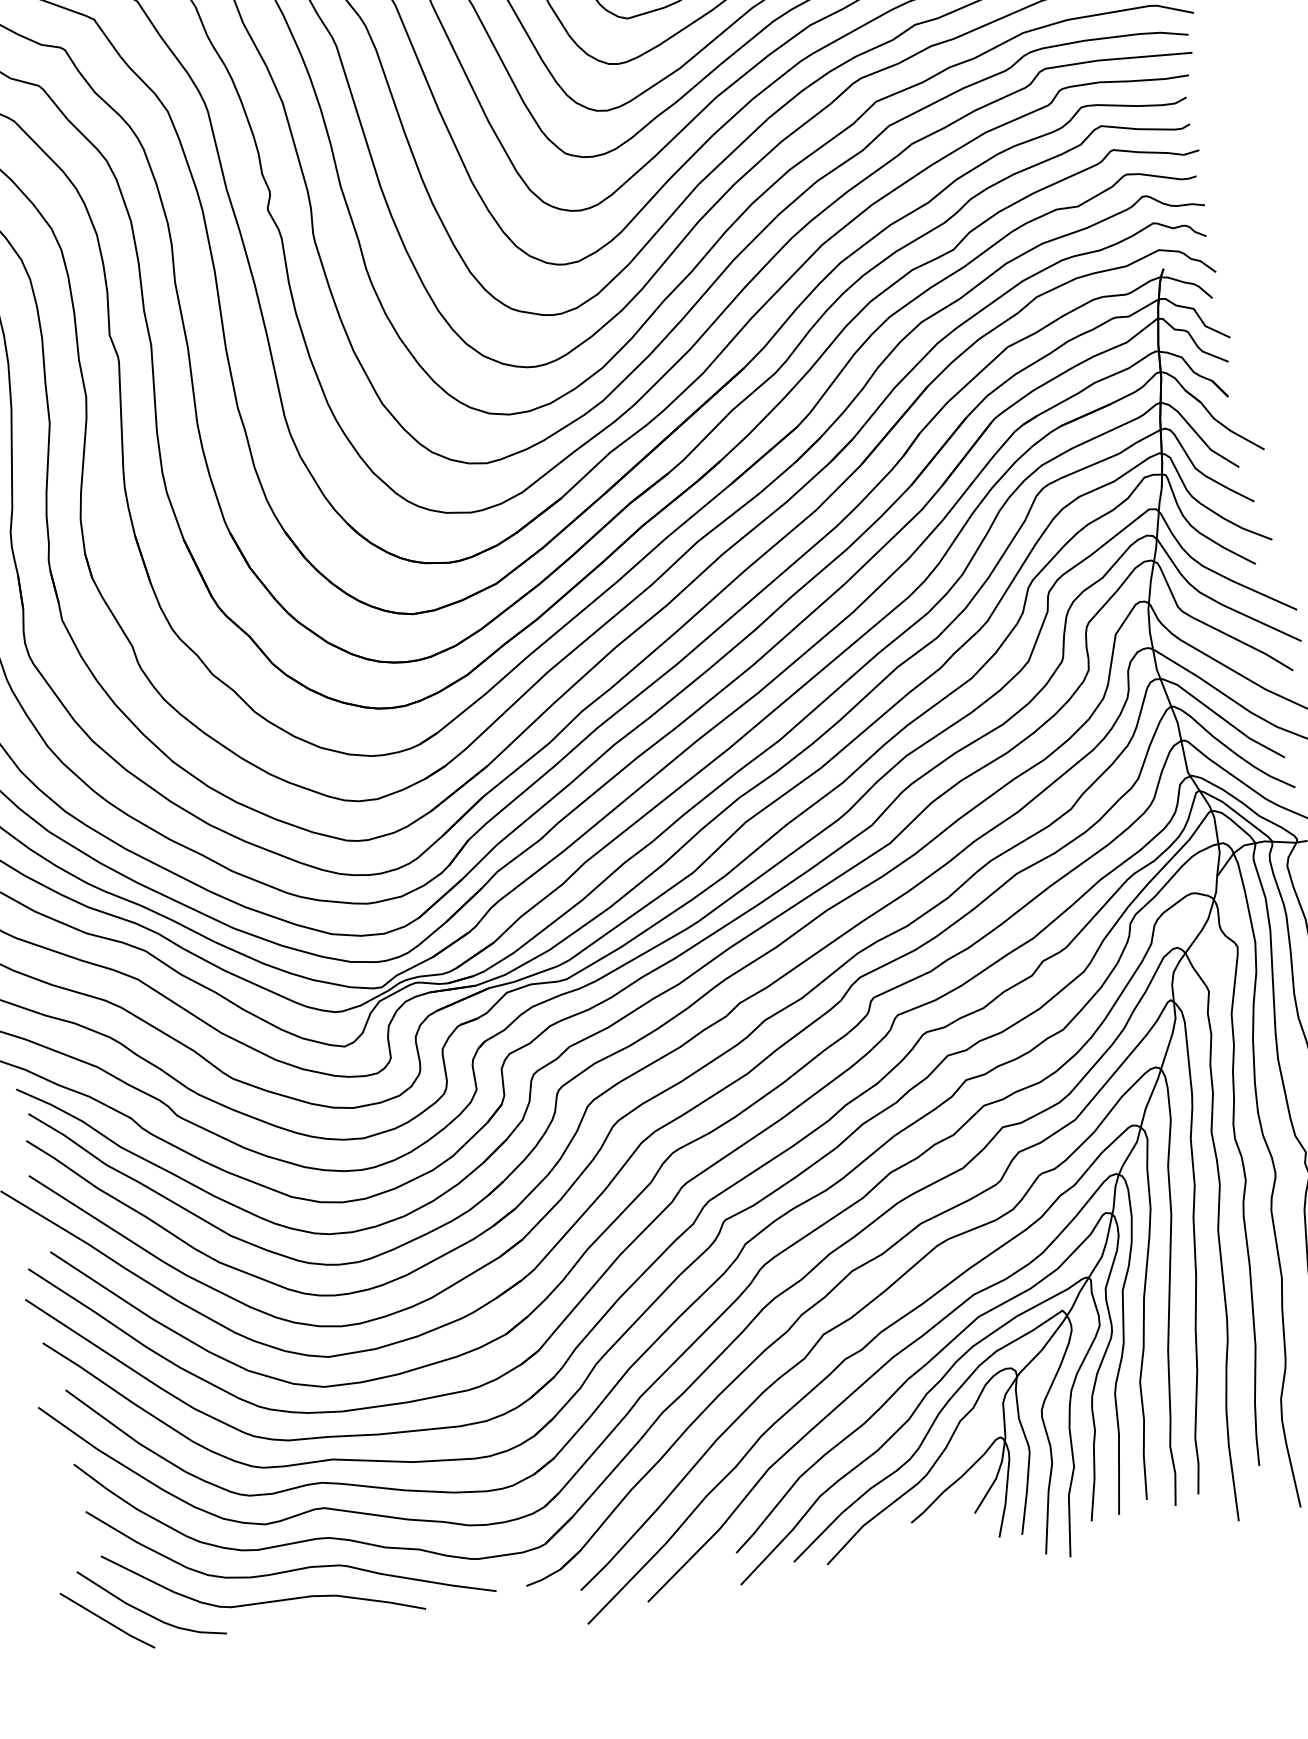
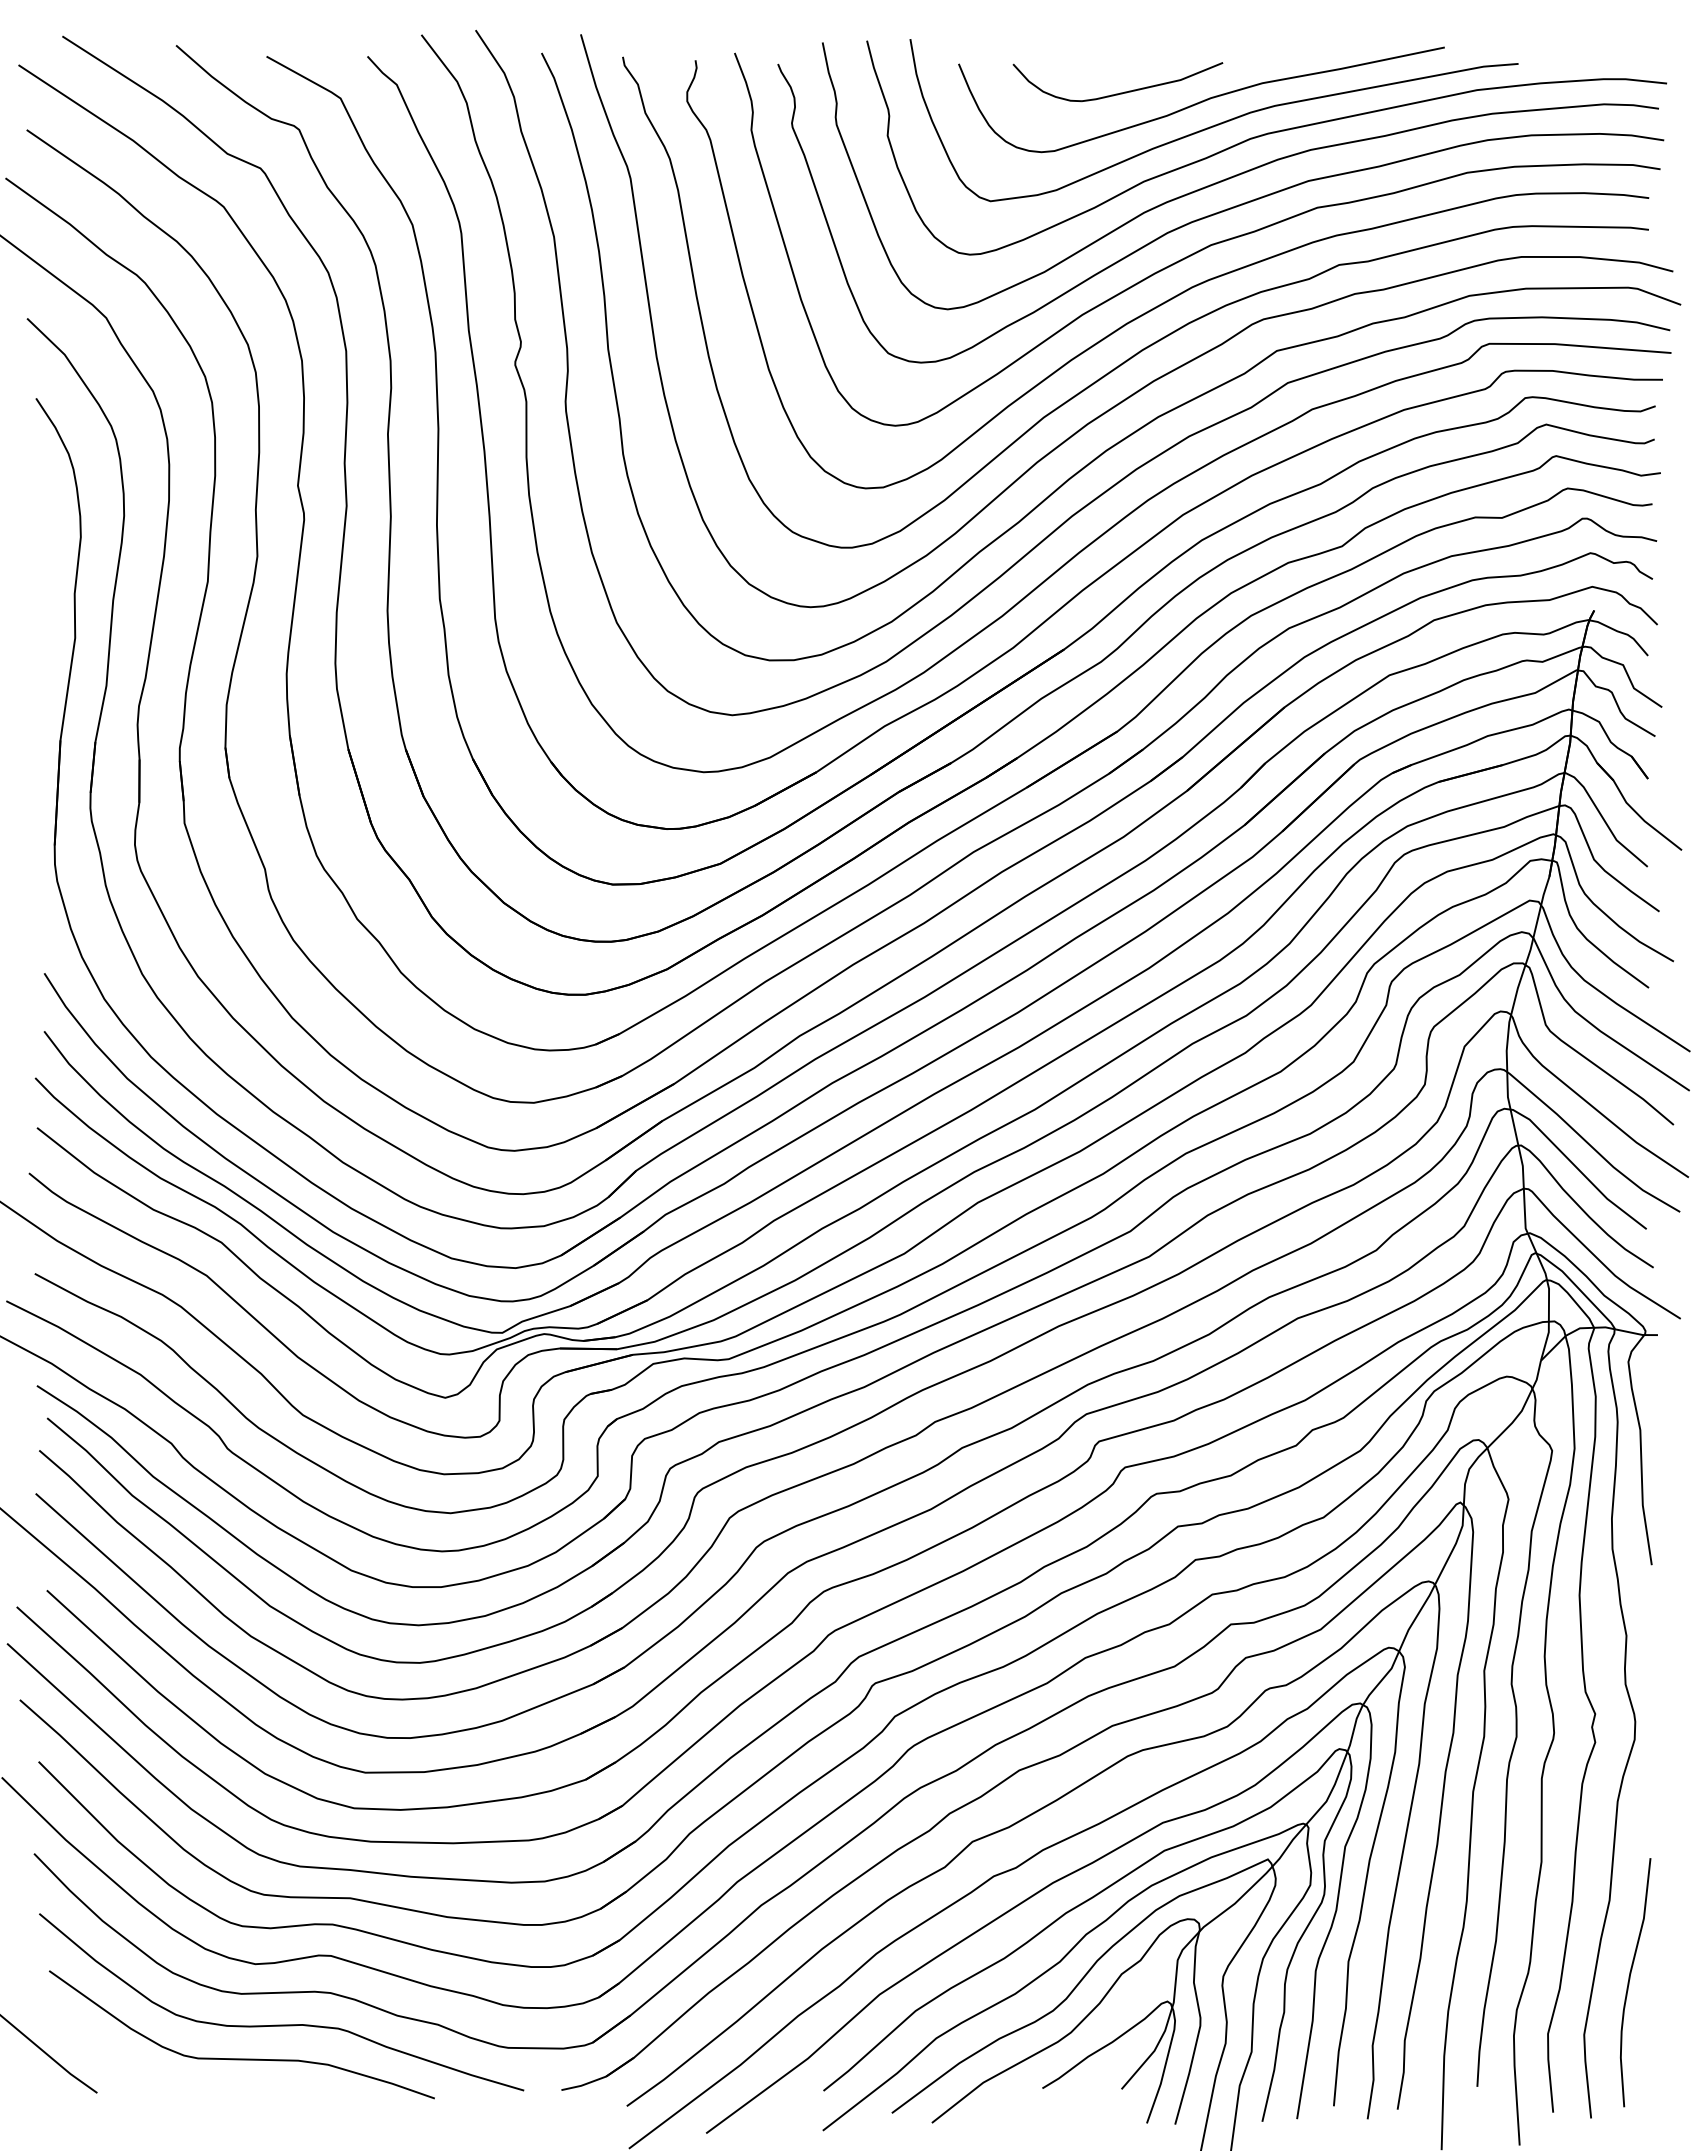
part: (145, 1612) -> (92, 2047), removed

